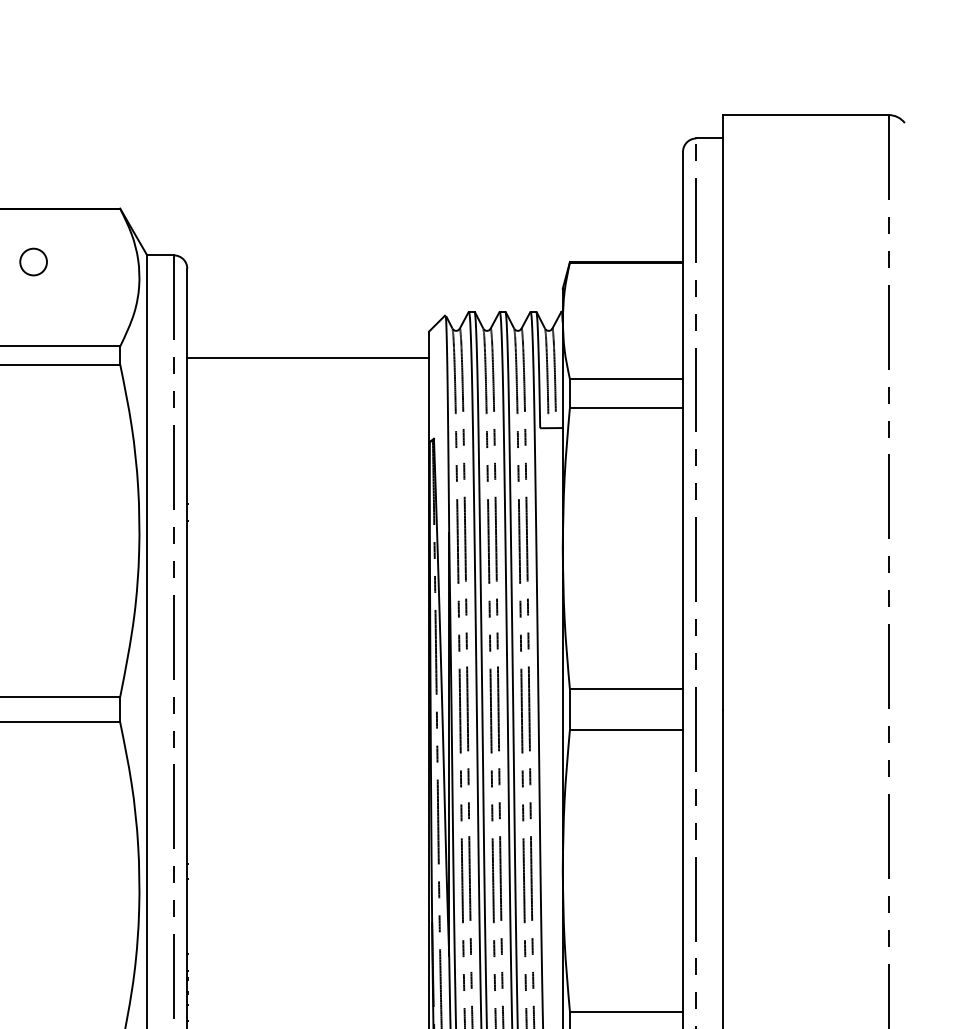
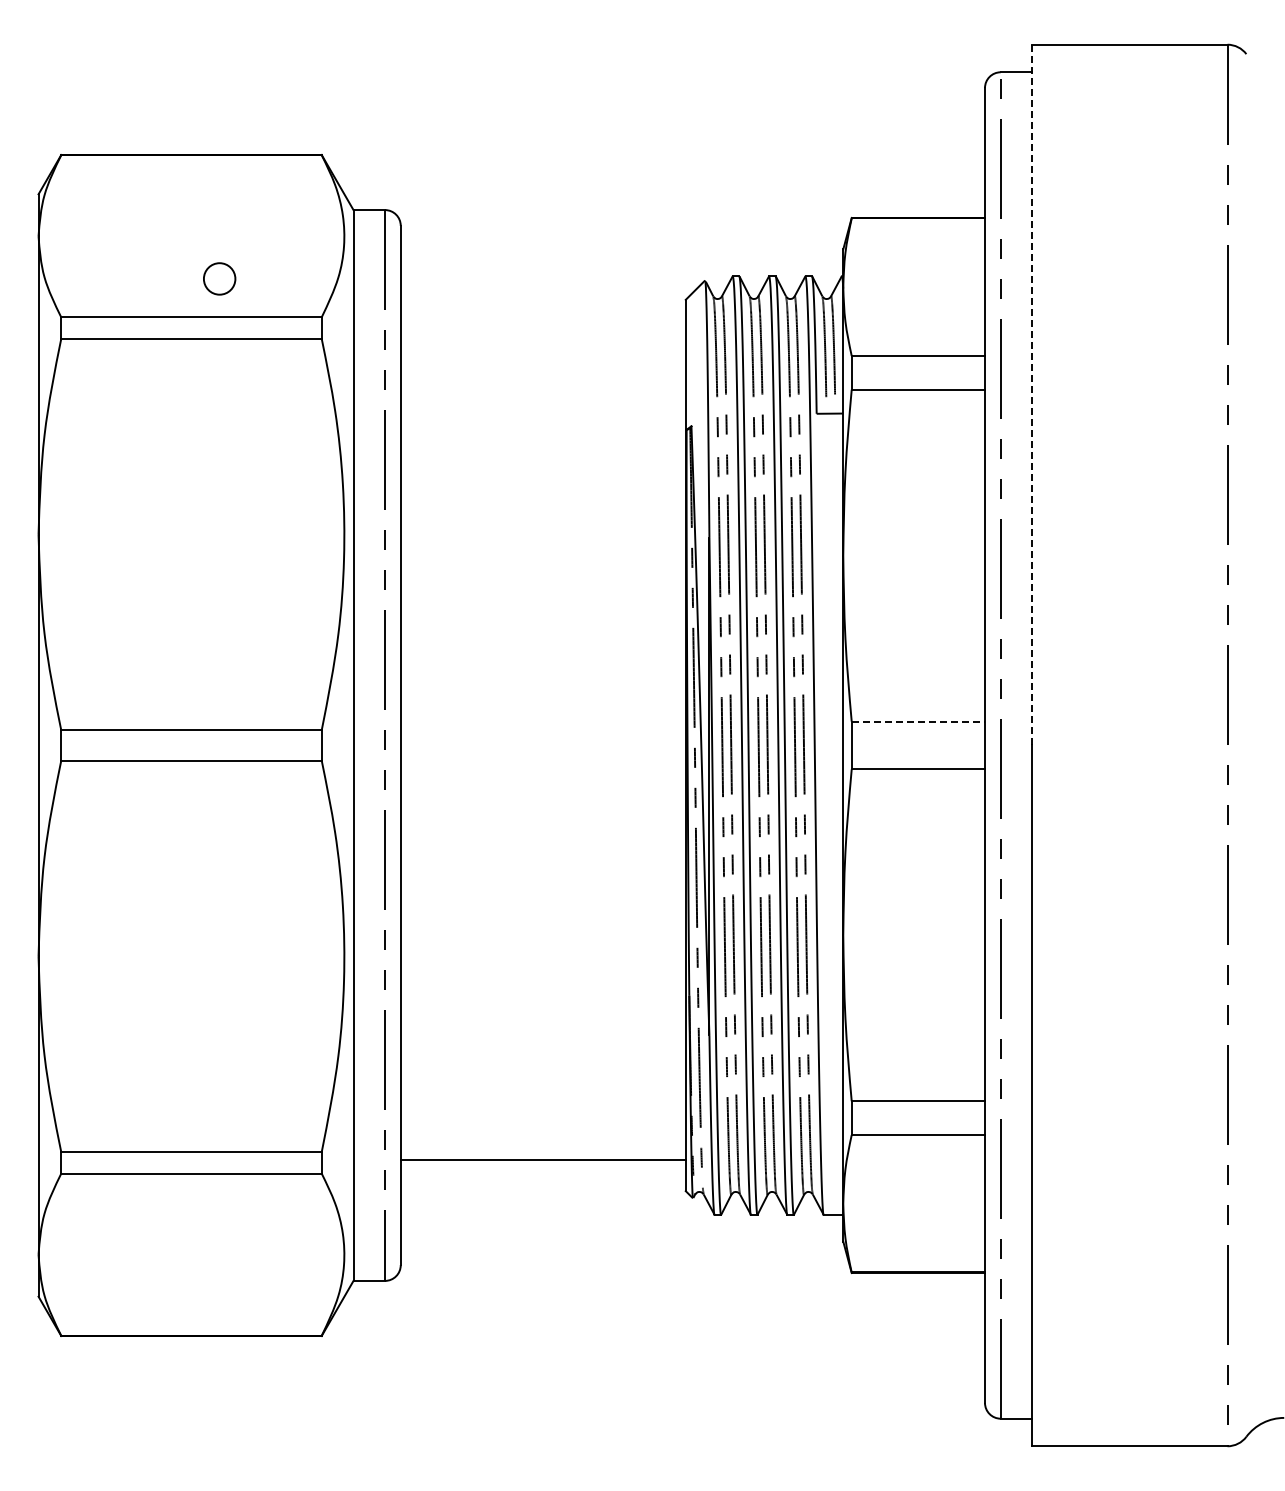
circle: (33, 261) -> (219, 278), moved
line: (307, 357) -> (542, 330), removed
line: (723, 411) -> (1032, 394), solid -> dashed
line: (626, 689) -> (918, 721), solid -> dashed

